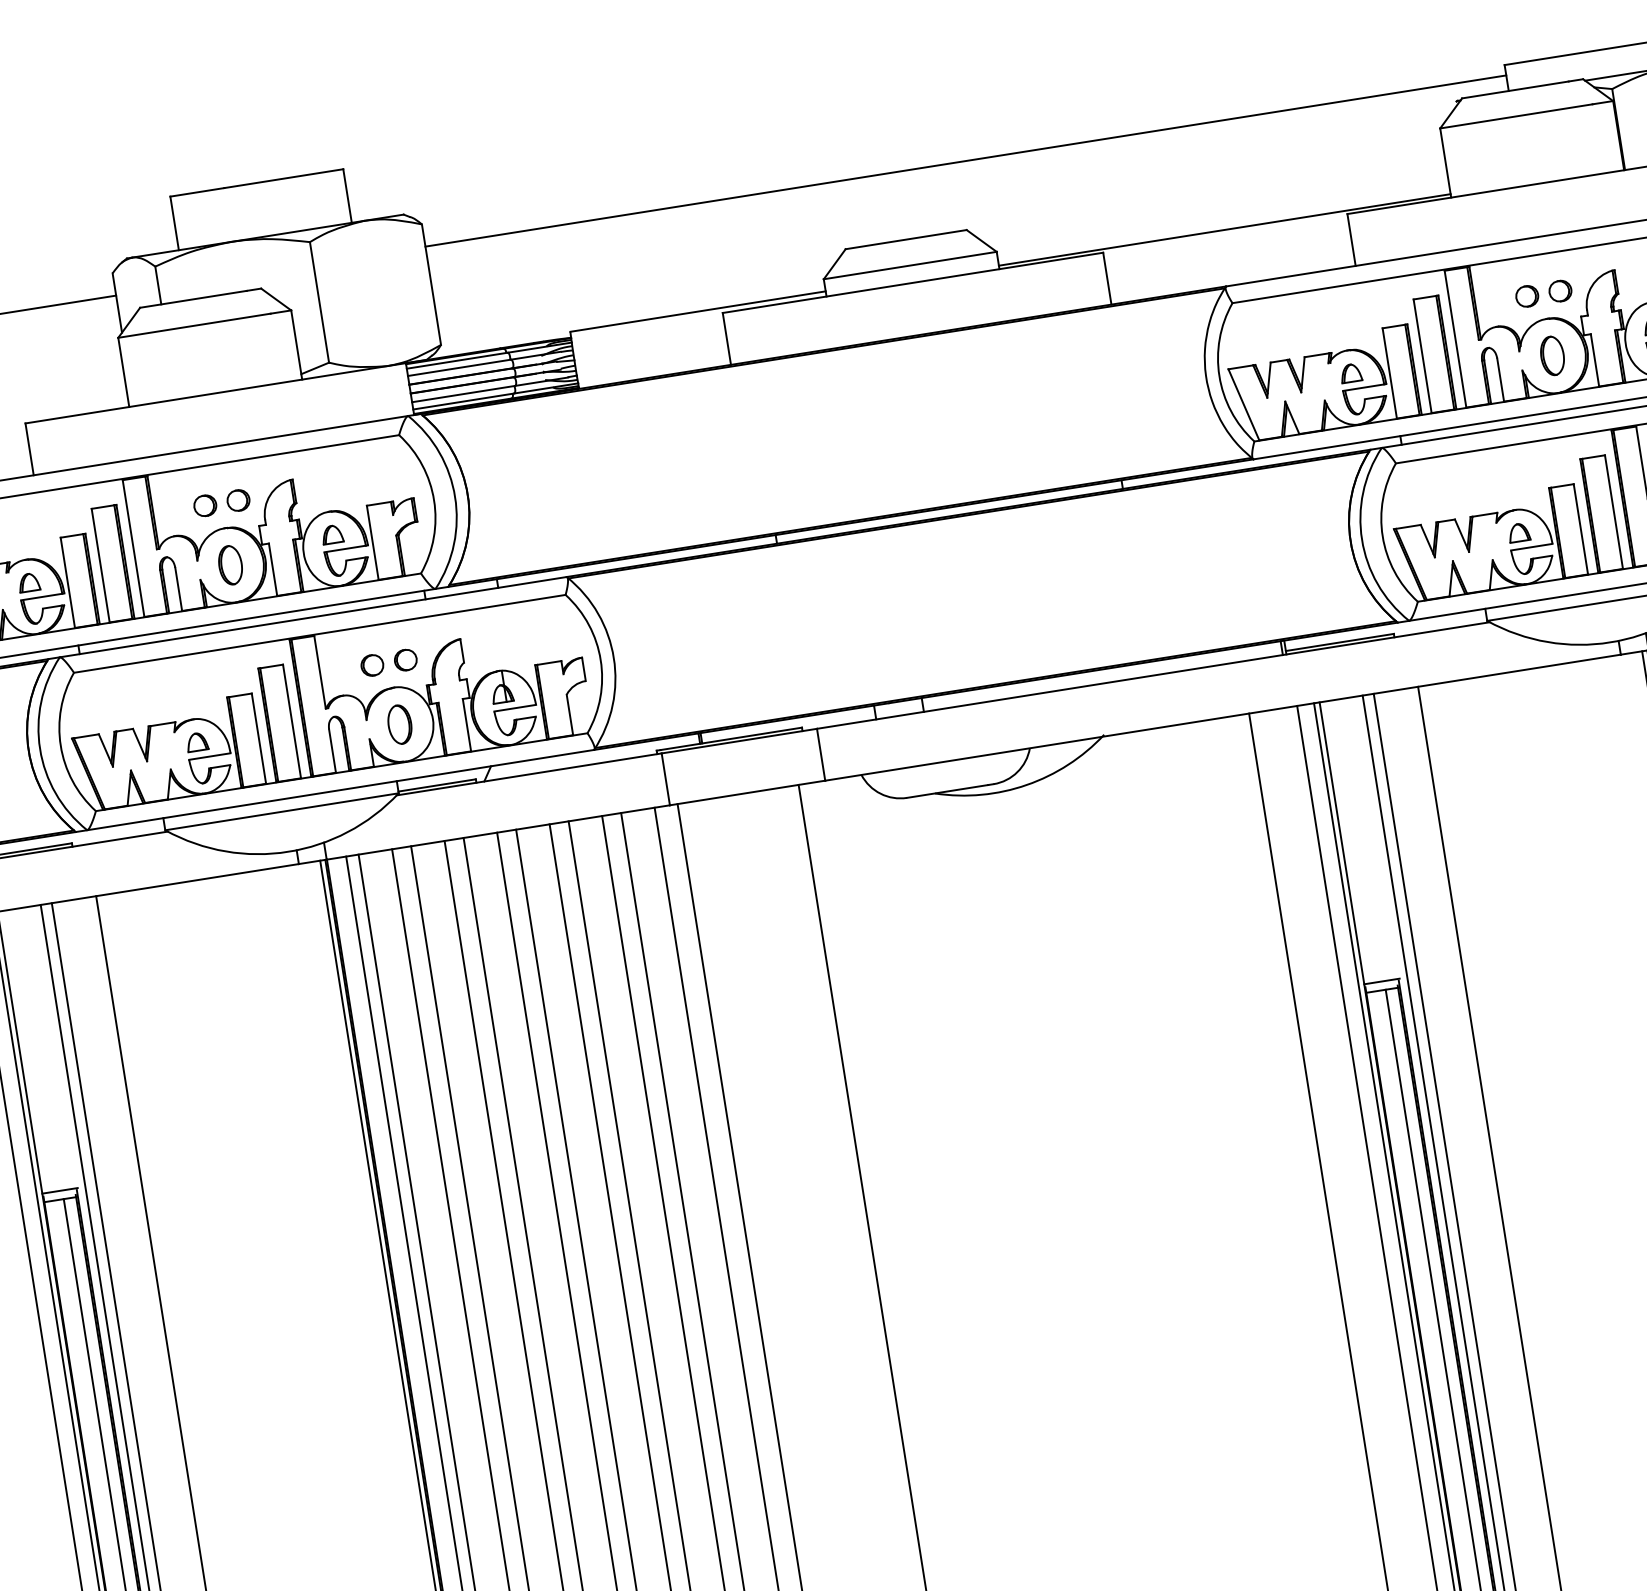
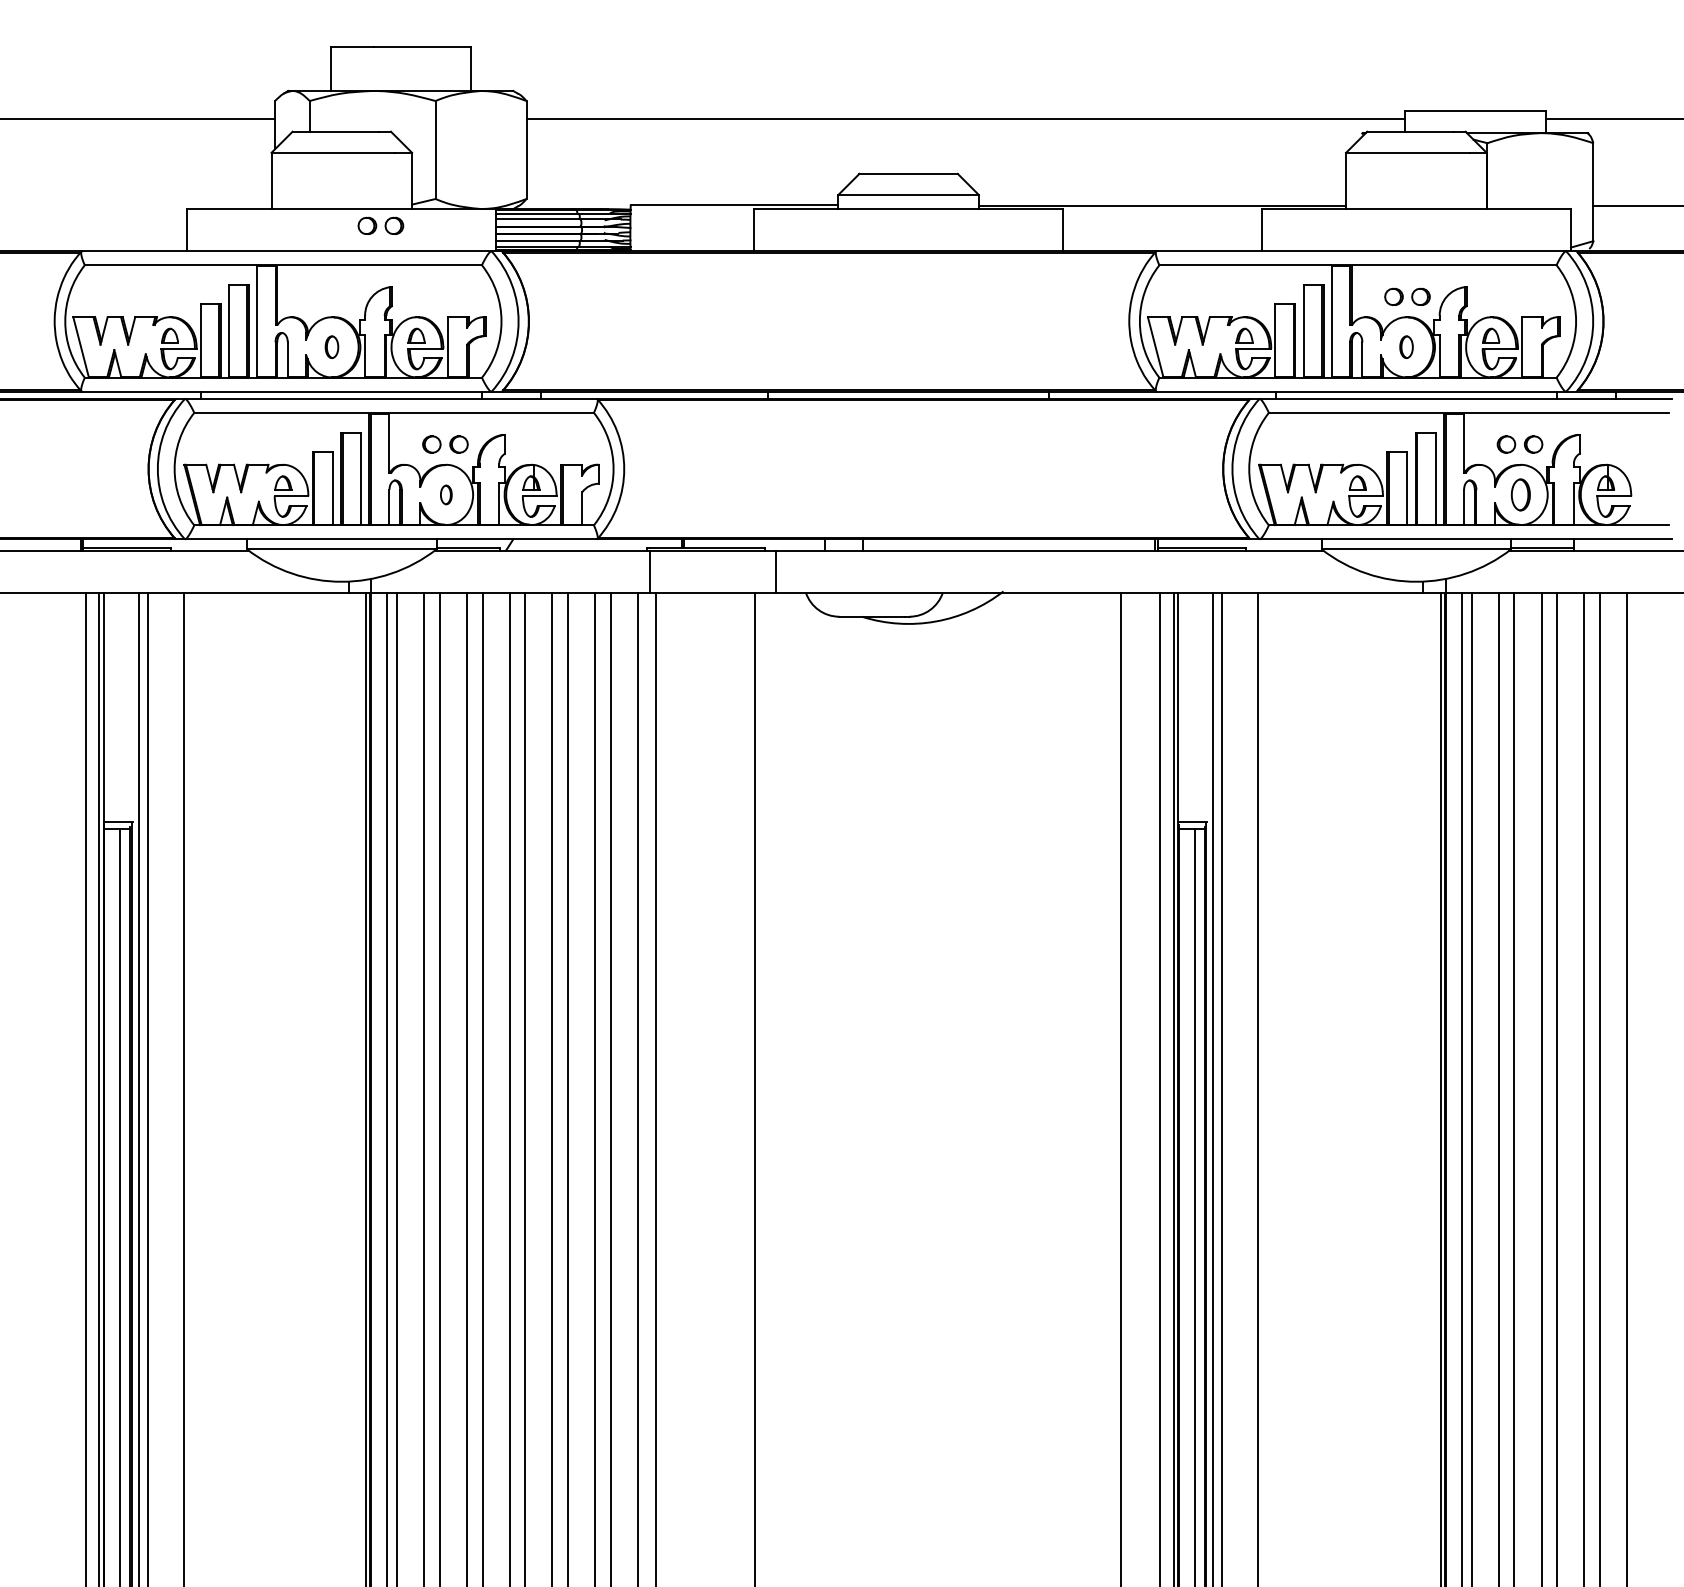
part: (1552, 354) -> (1406, 346), size x0.7
part: (221, 502) -> (380, 225), moved
part: (229, 564) -> (331, 346), size x0.7
part: (400, 724) -> (446, 494), size x0.6

